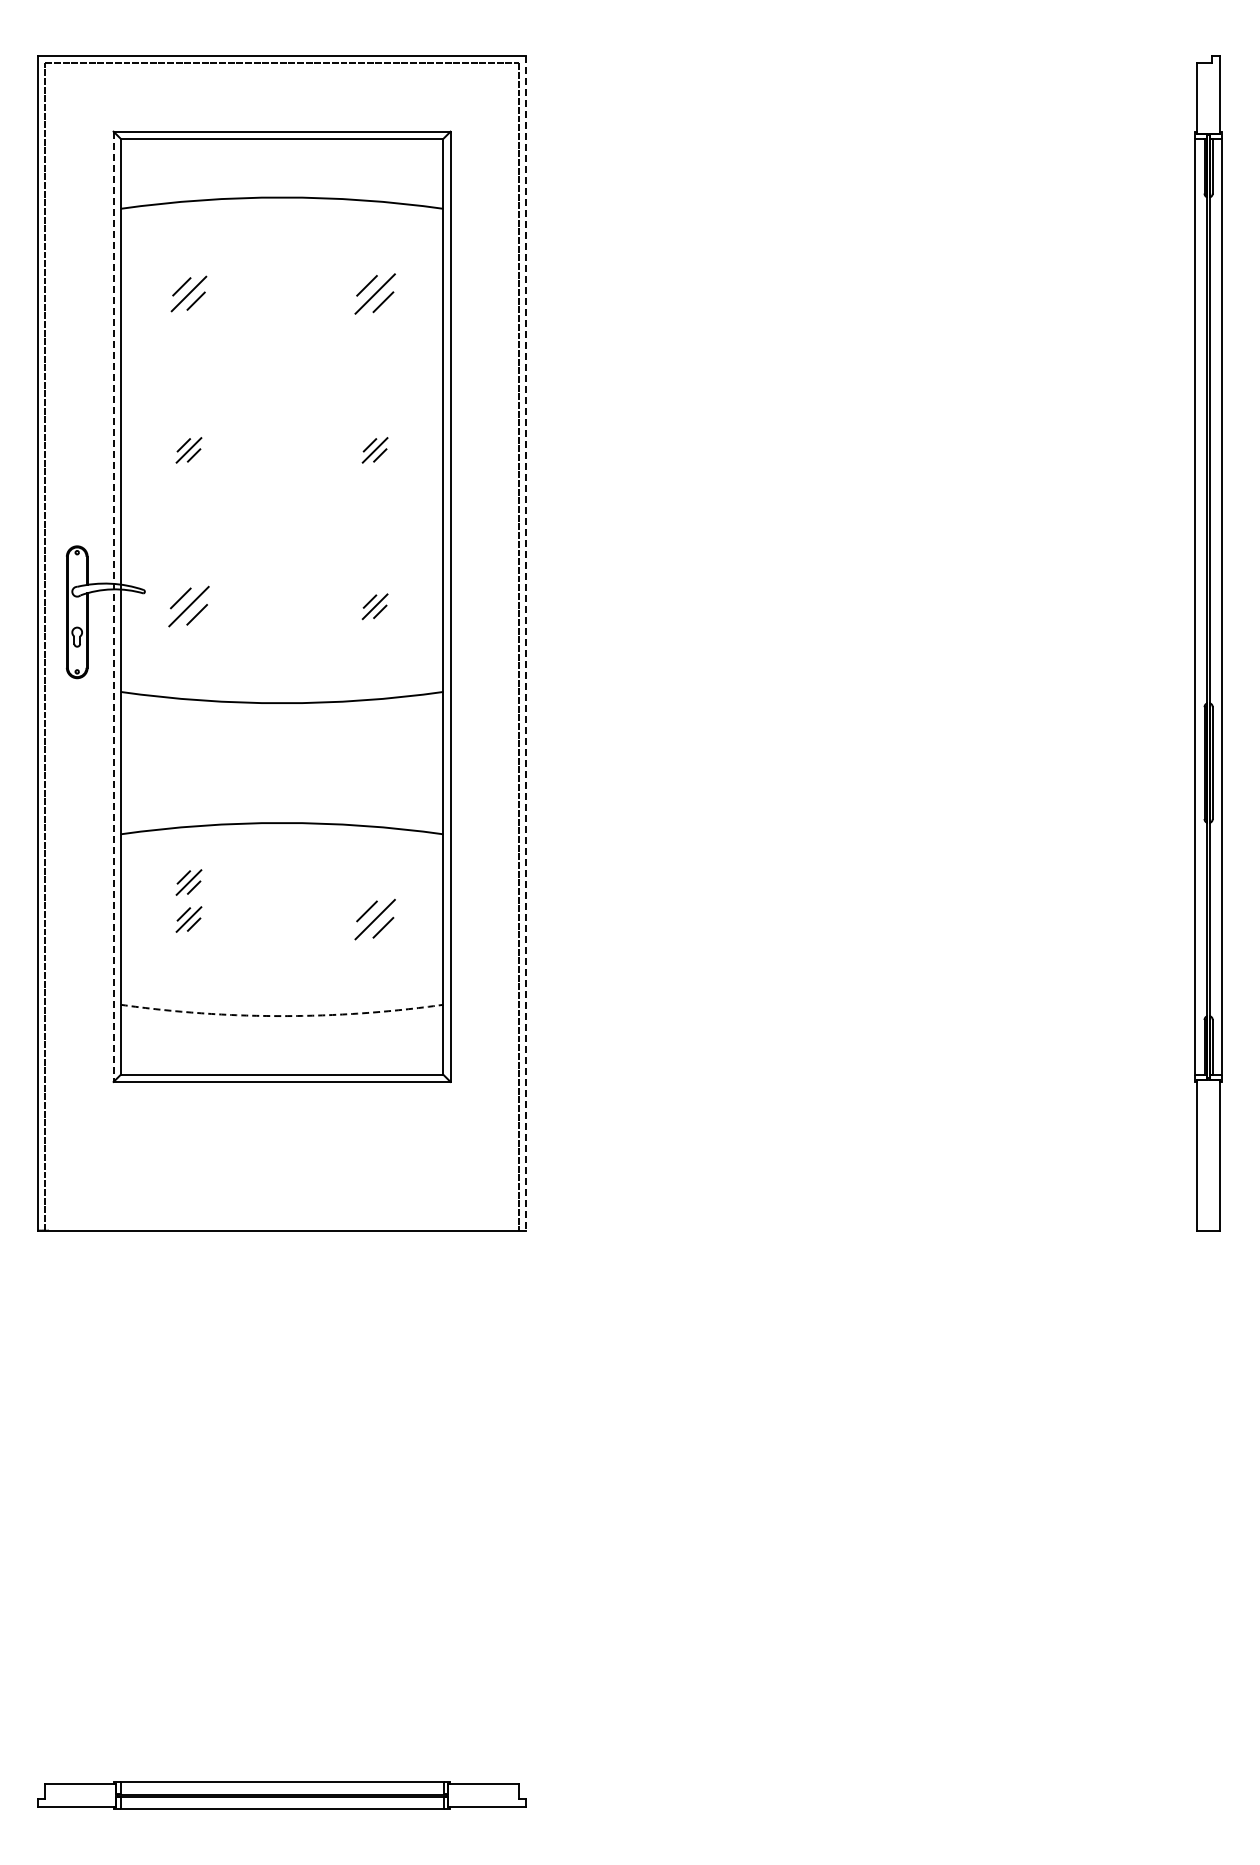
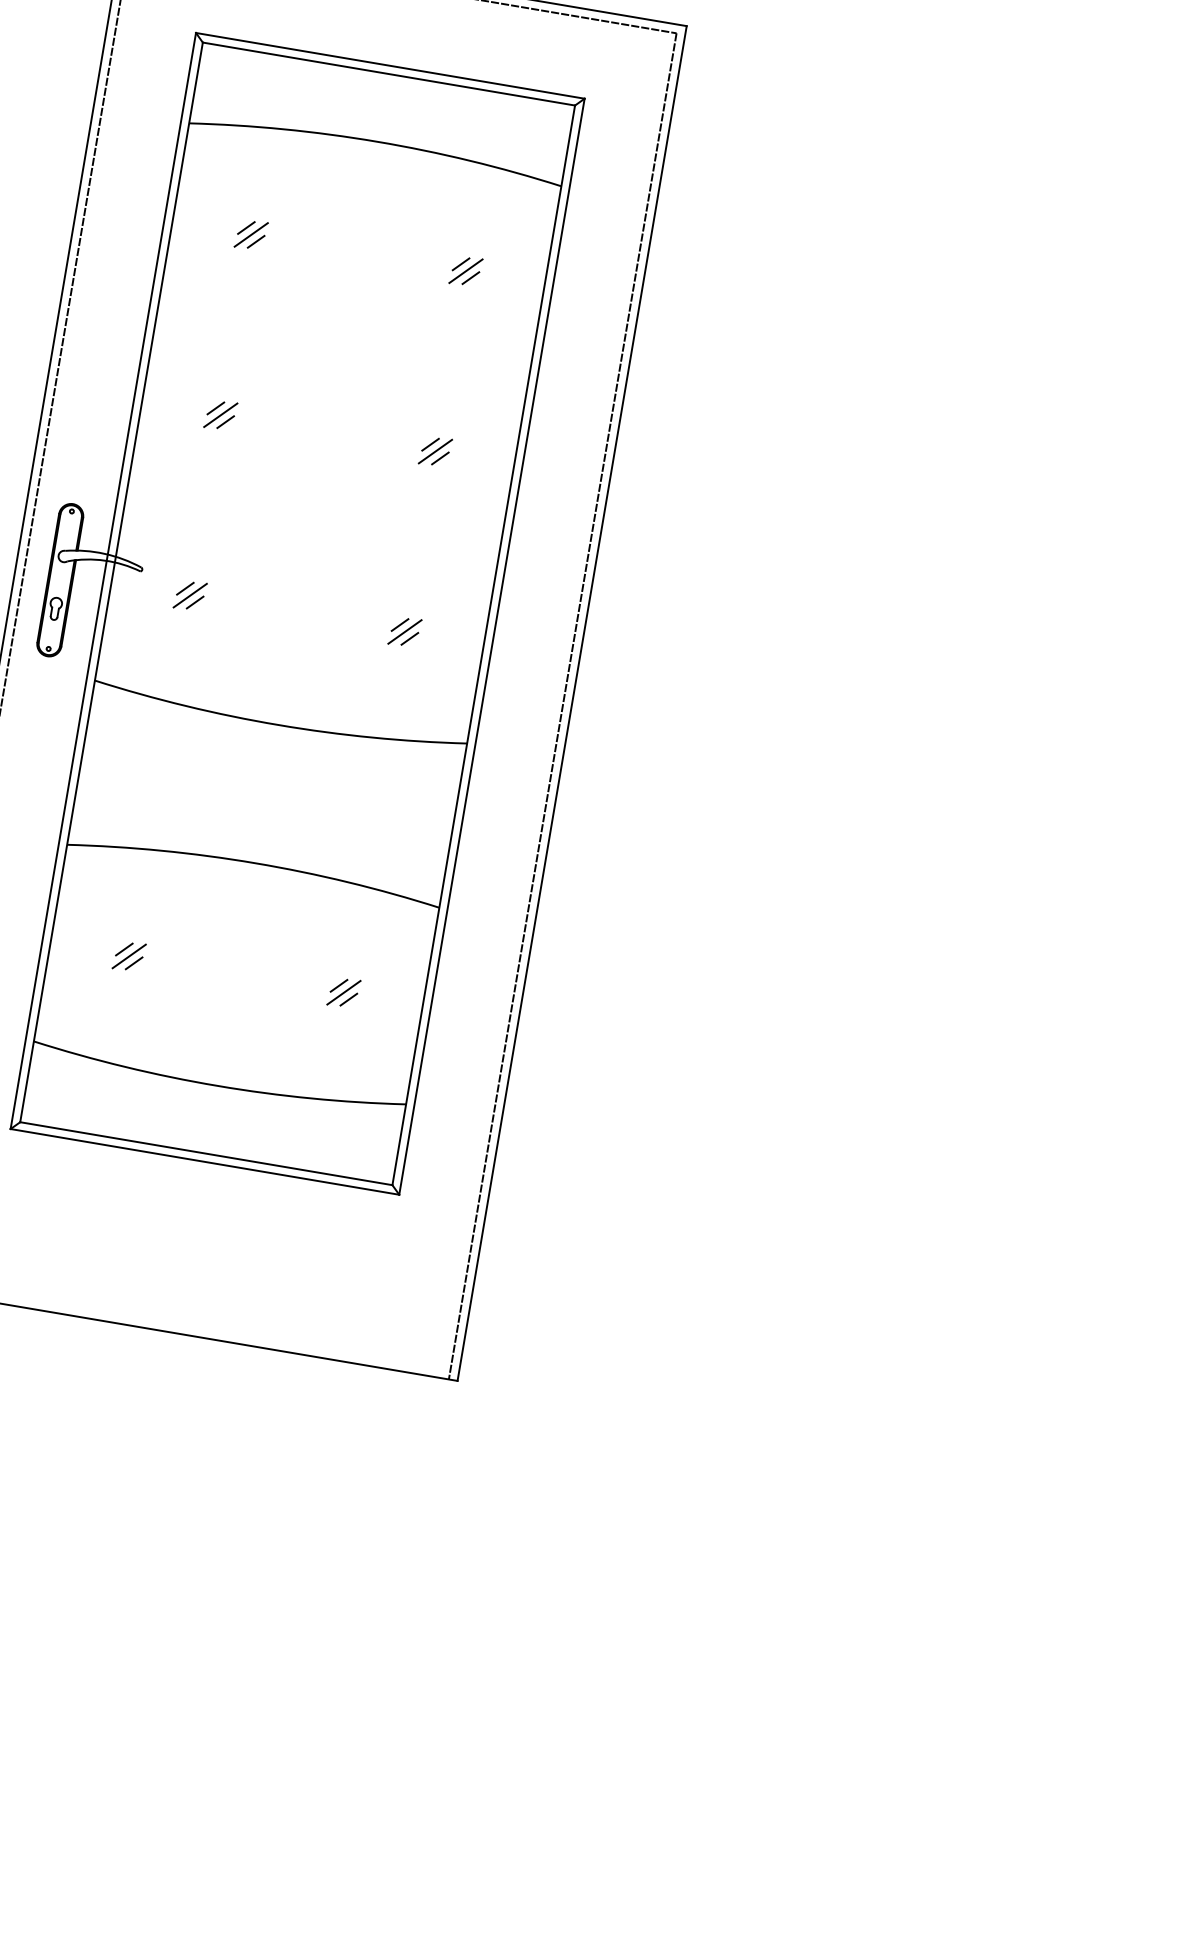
part: (188, 293) -> (250, 234), size x0.71
part: (374, 293) -> (465, 270), size x0.62
part: (188, 606) -> (189, 595), size x0.62
line: (113, 607) -> (103, 581), dashed -> solid
line: (526, 643) -> (572, 703), dashed -> solid
part: (188, 882) -> (135, 913), removed
part: (374, 919) -> (343, 992), size x0.62
arc: (282, 1016) -> (218, 1086), dashed -> solid

